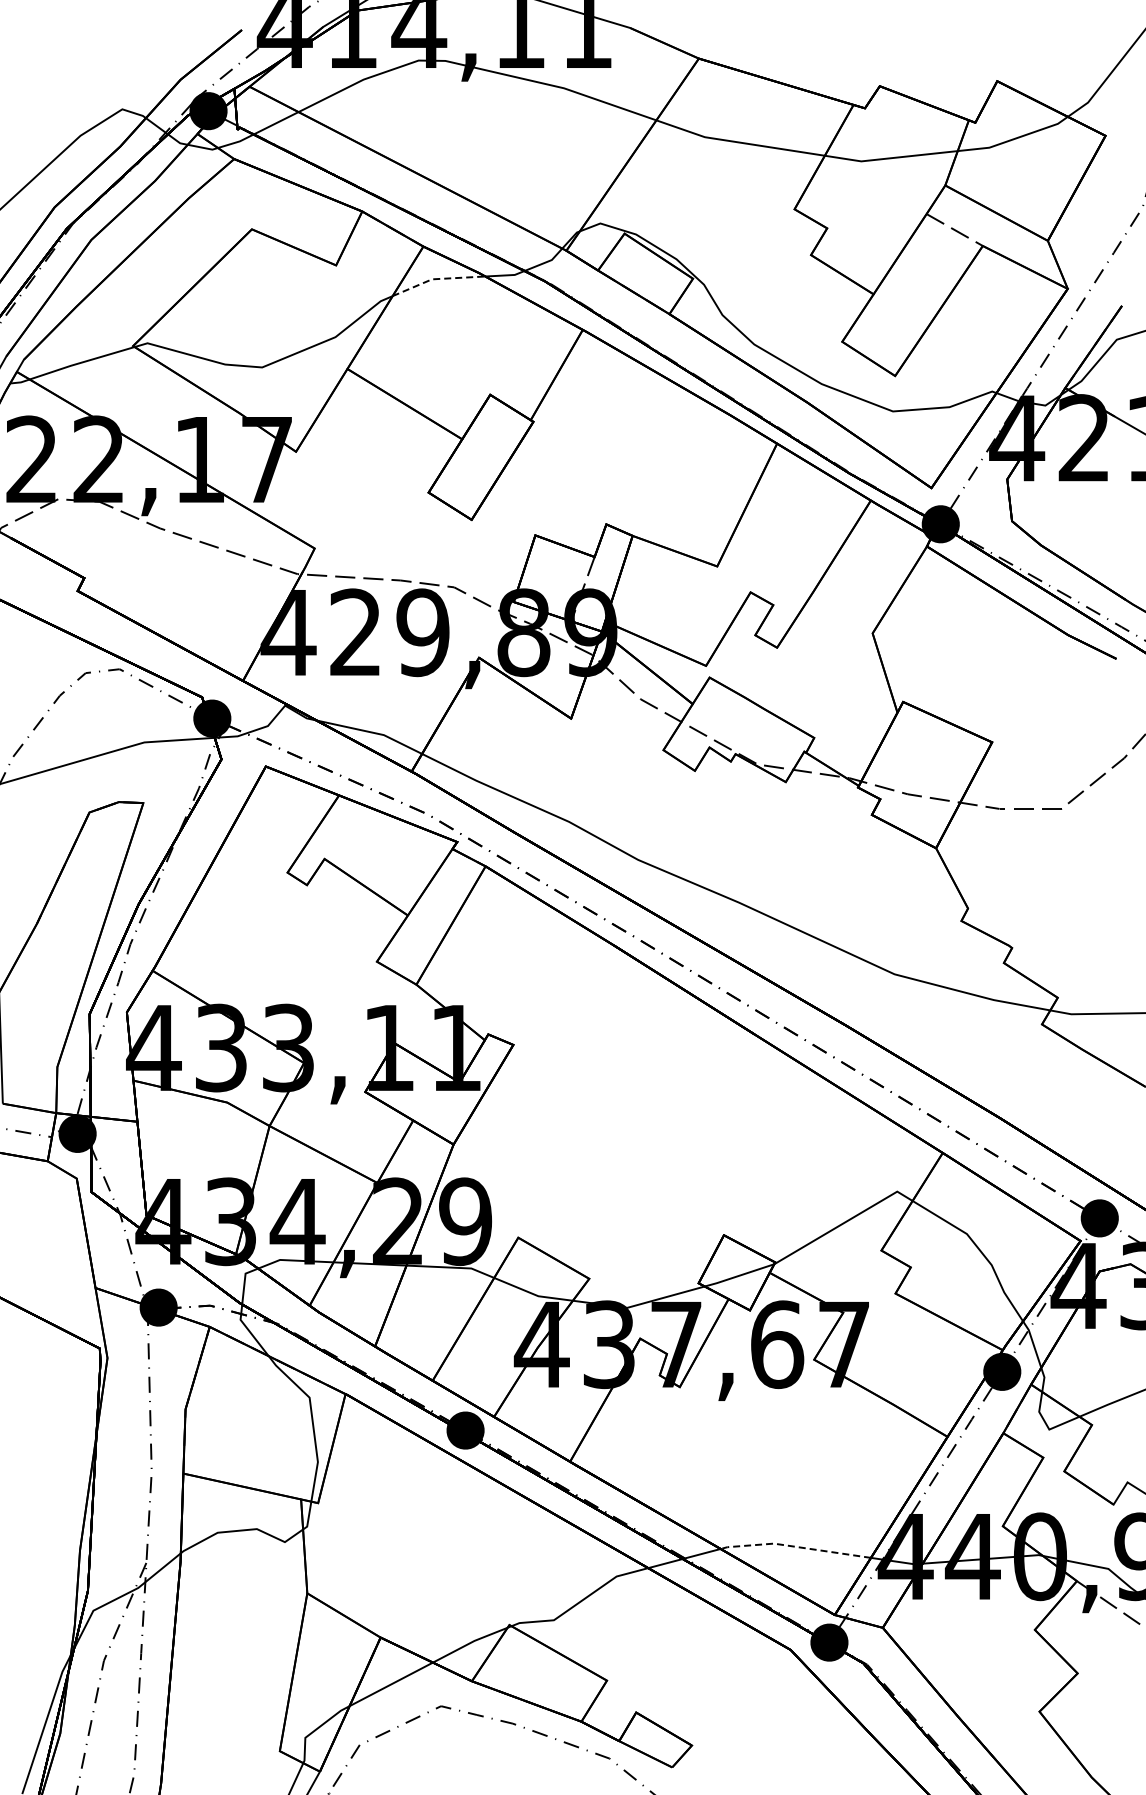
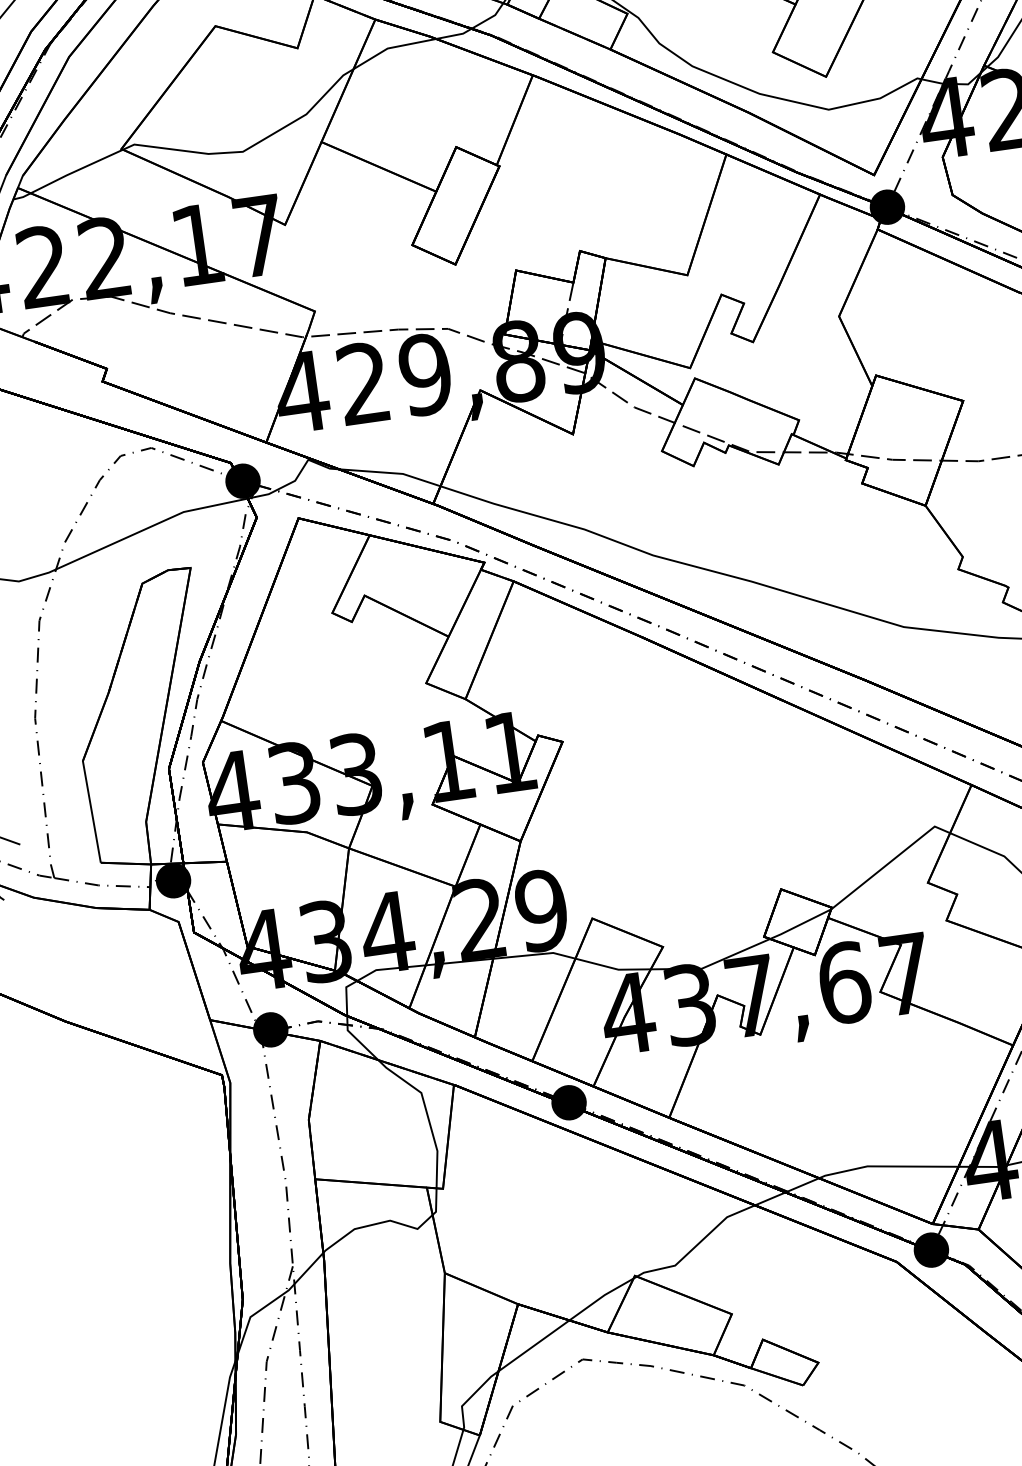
line: (437, 279) -> (392, 47), dashed -> solid
line: (794, 1546) -> (886, 1166), dashed -> solid

